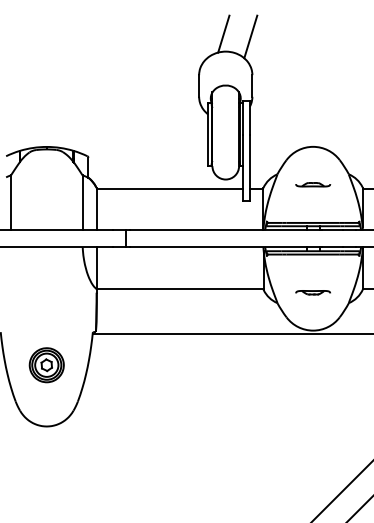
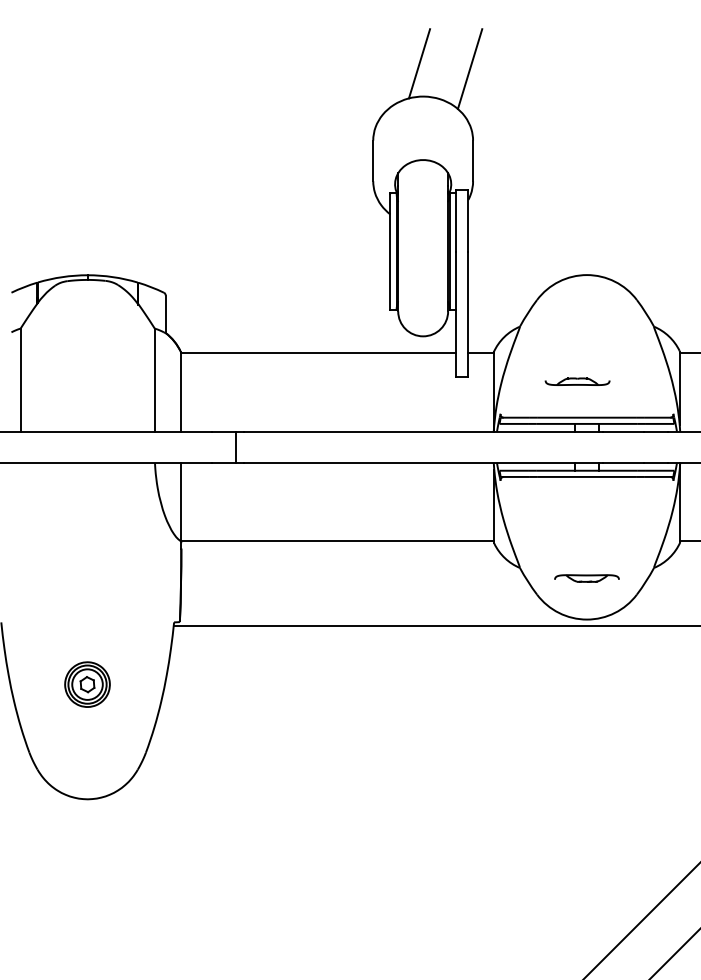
part: (313, 184) -> (578, 381), moved
part: (312, 292) -> (585, 578), moved
part: (46, 365) -> (87, 684), size x0.7

